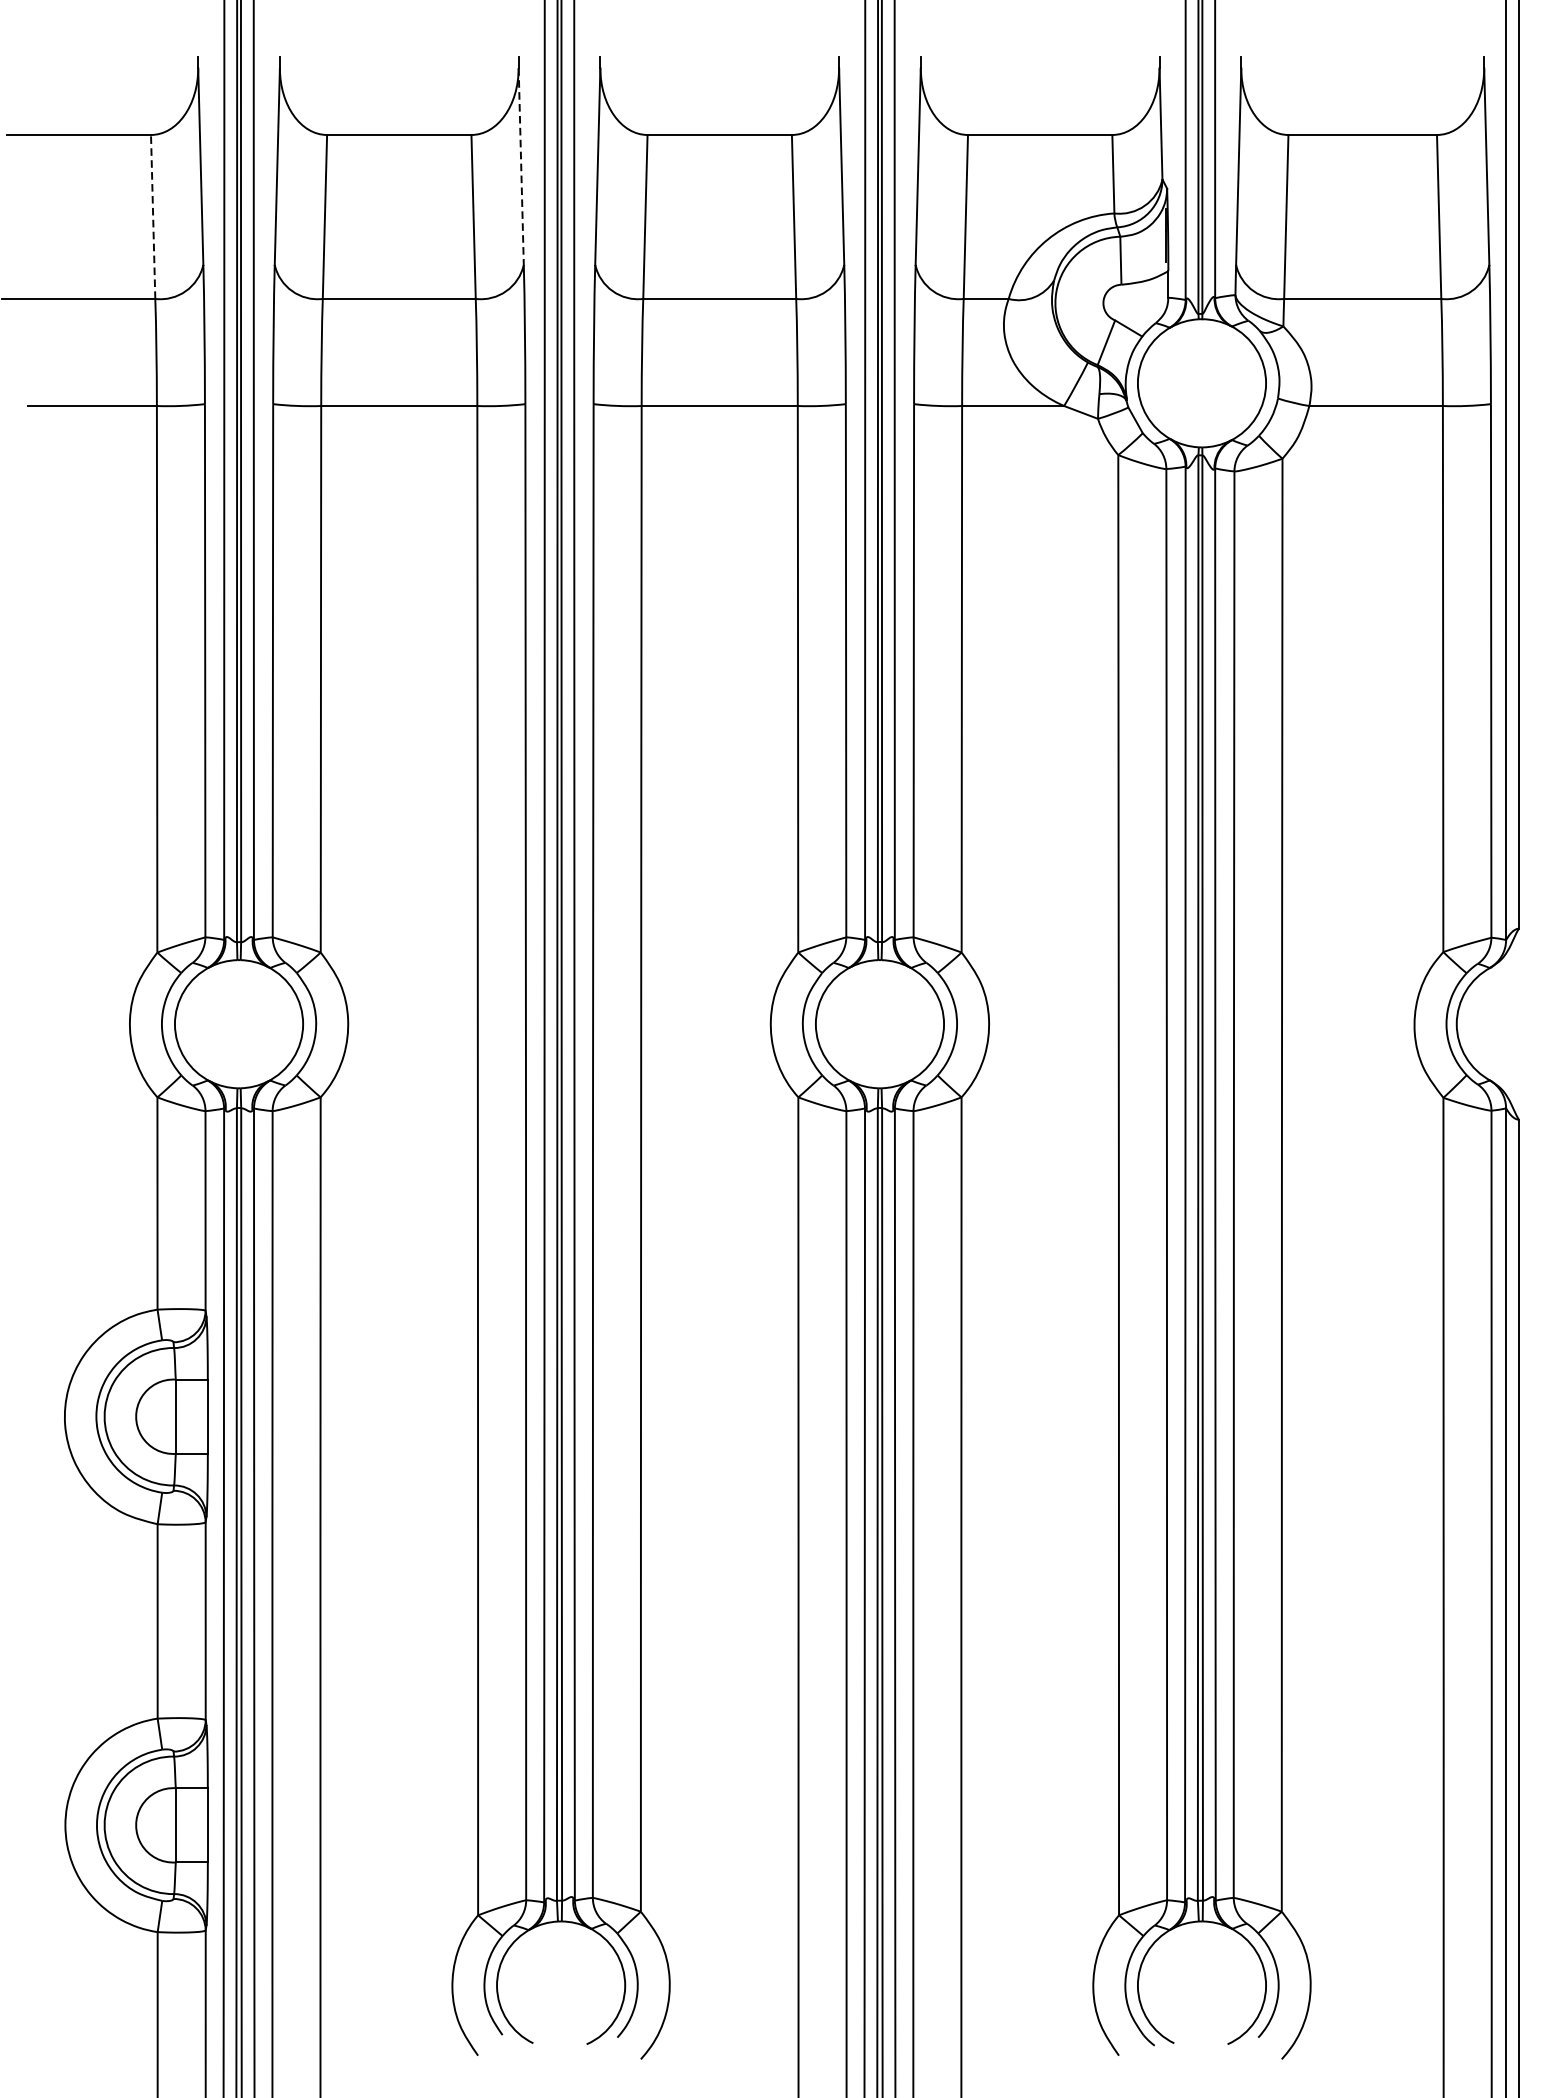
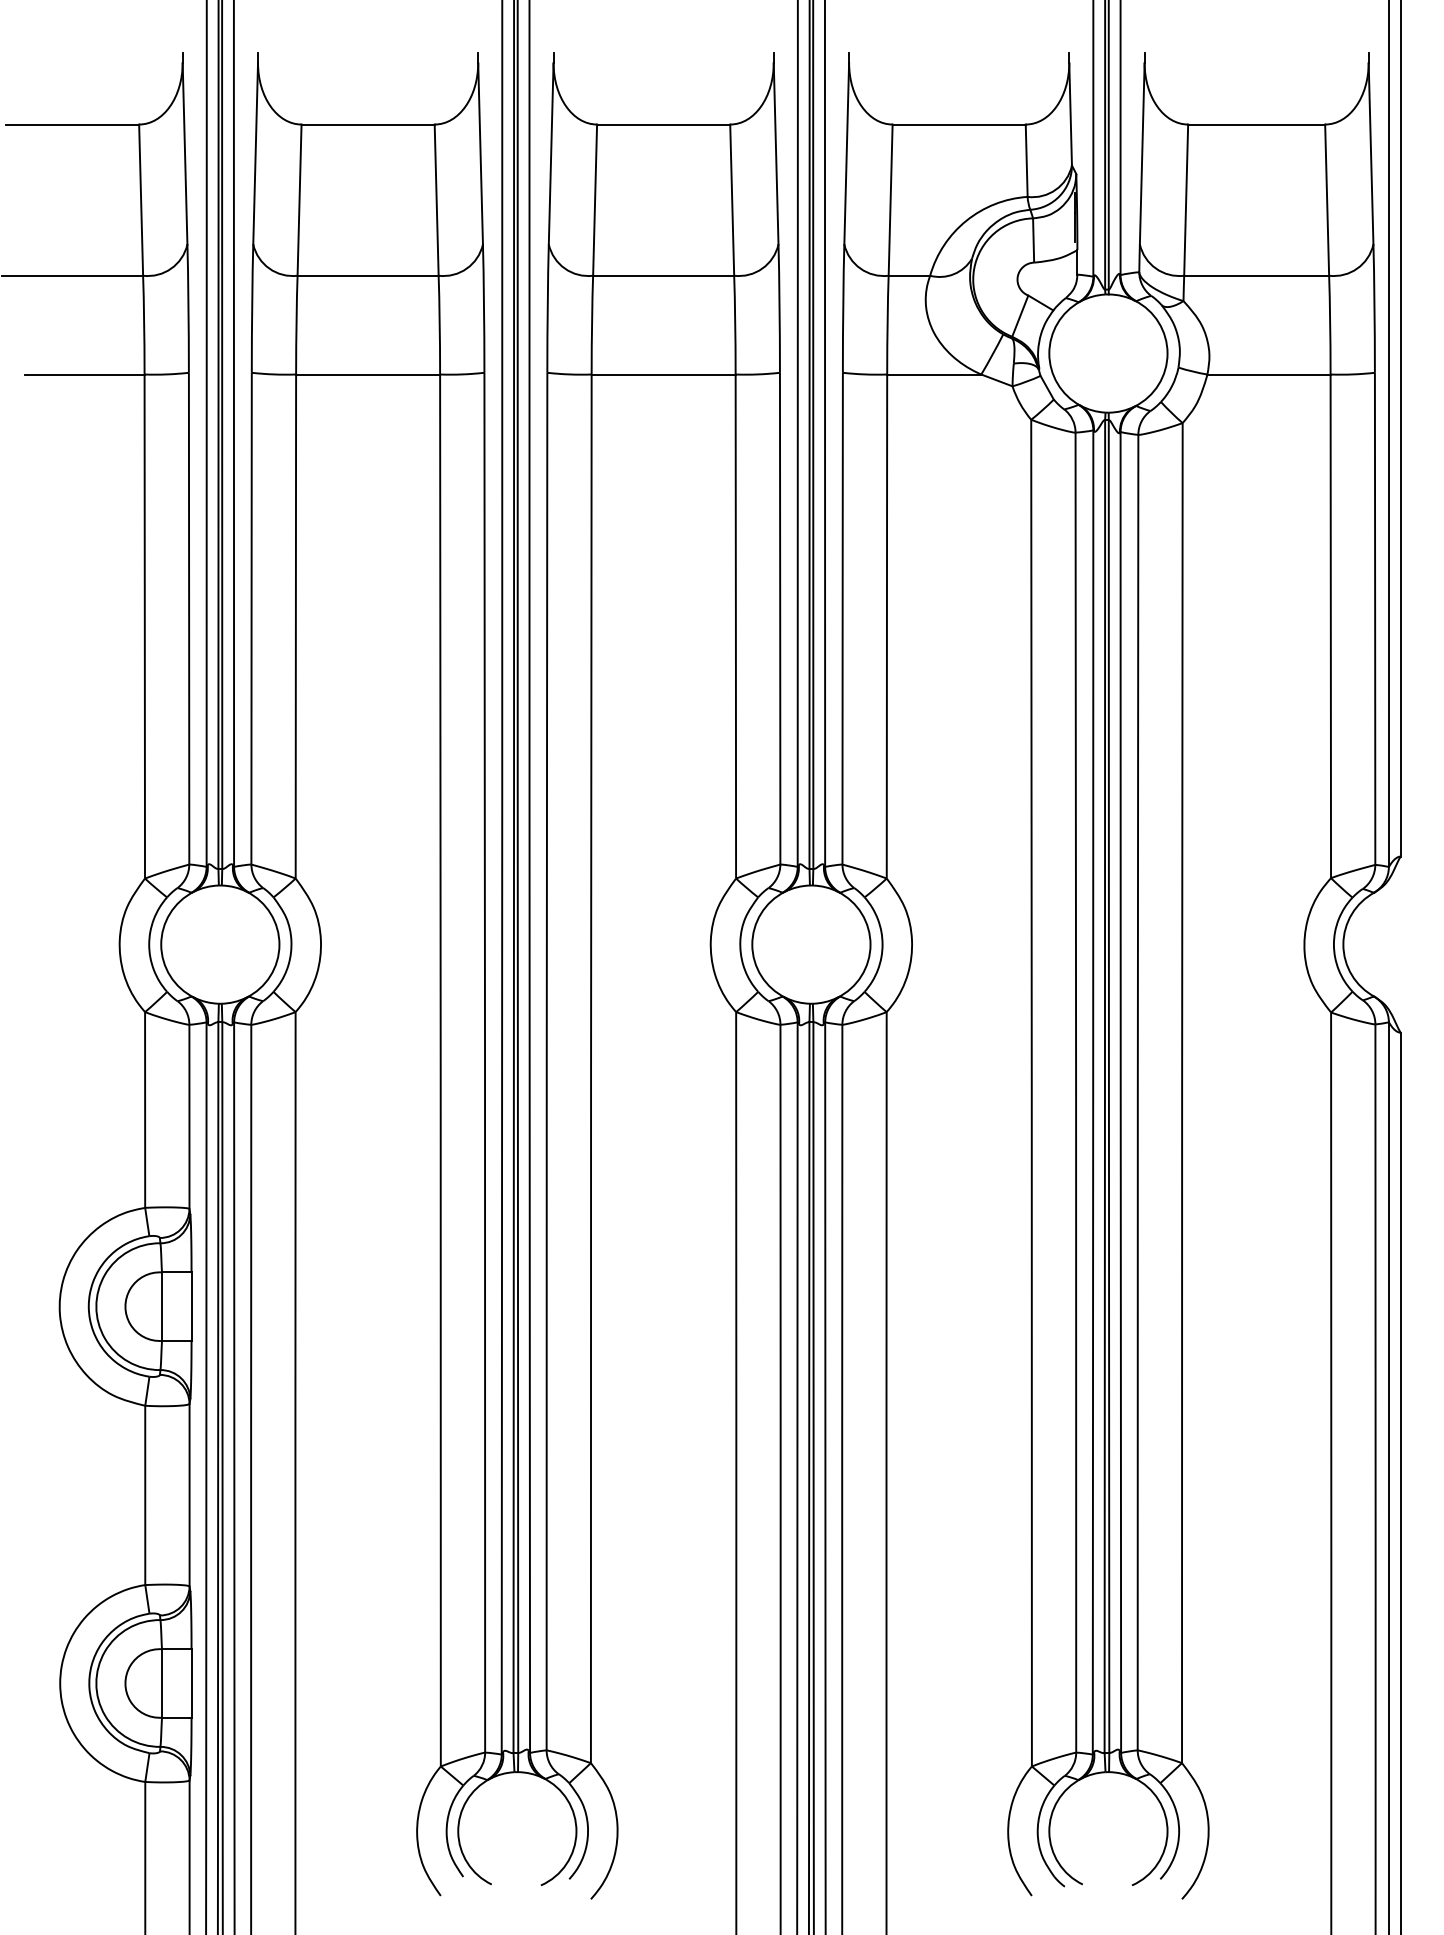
line: (521, 166) -> (480, 153), dashed -> solid
line: (153, 217) -> (141, 200), dashed -> solid

